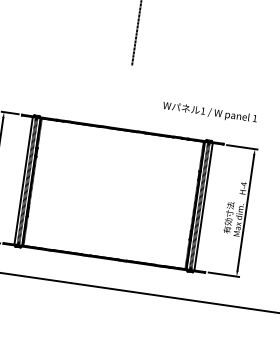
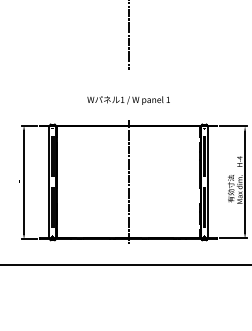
text: (209, 112) -> (128, 100), moved
line: (113, 193) -> (128, 182), added

